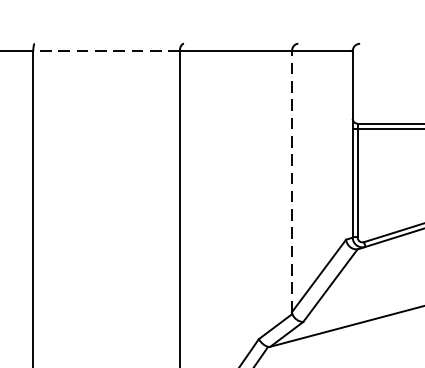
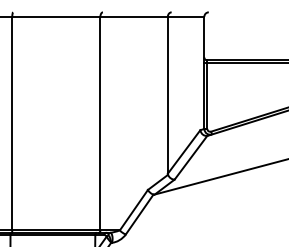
line: (105, 50) -> (55, 16), dashed -> solid
line: (291, 180) -> (167, 94), dashed -> solid

